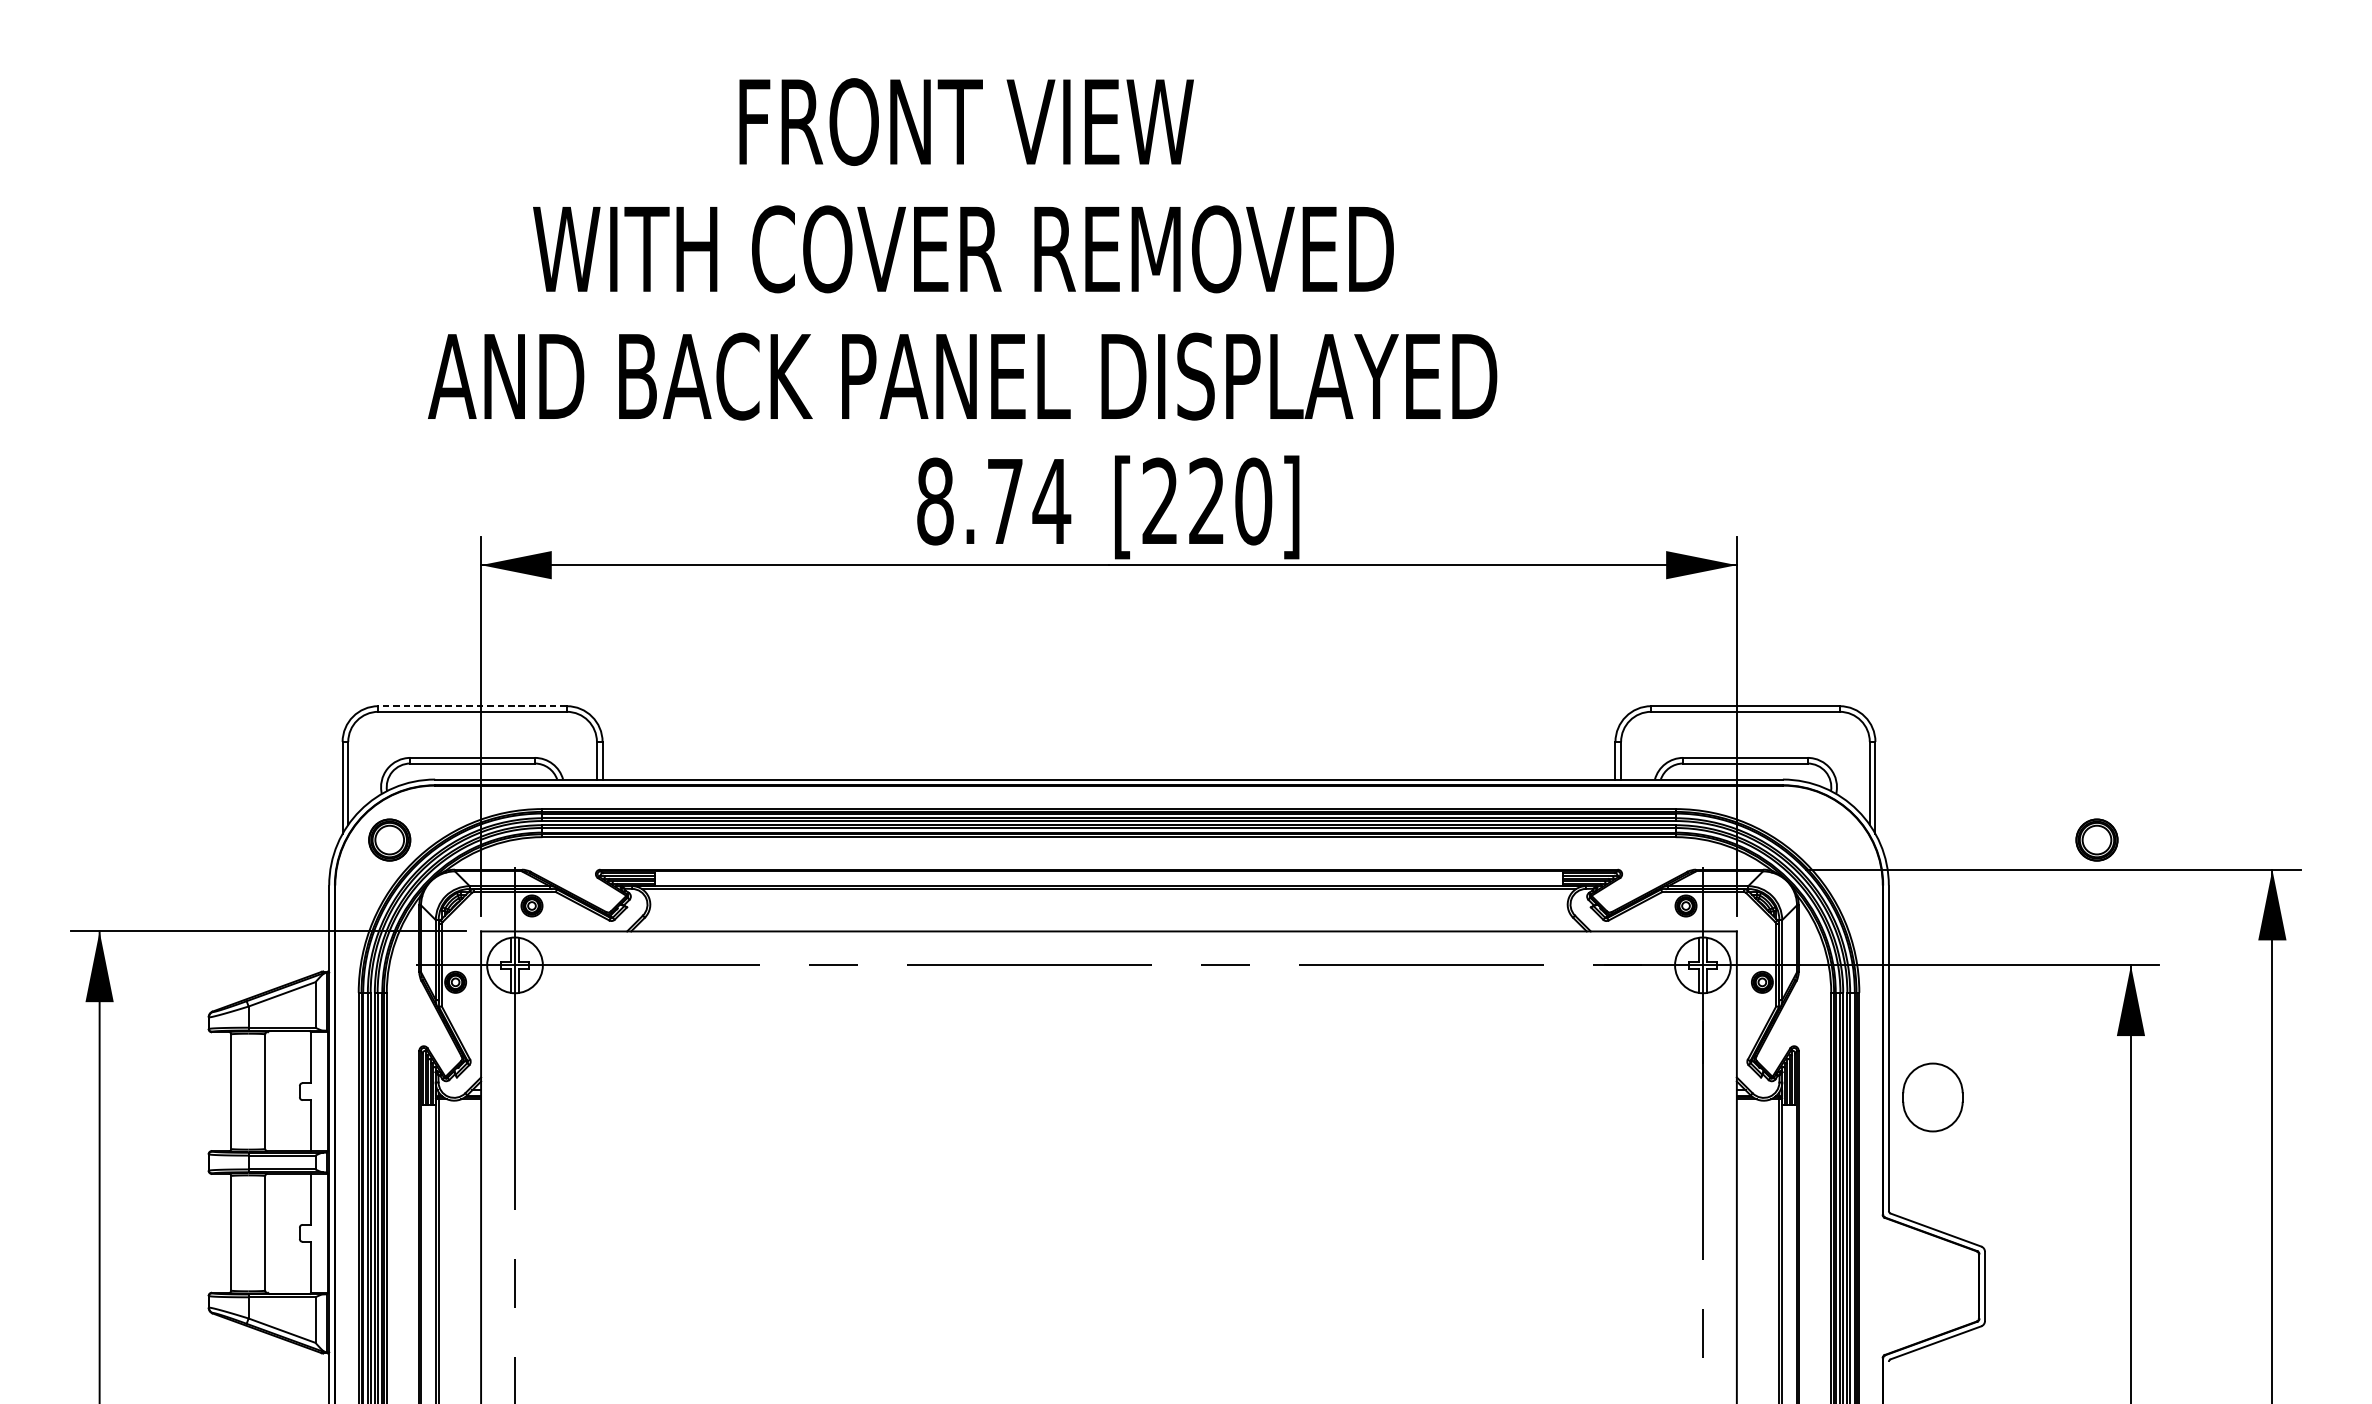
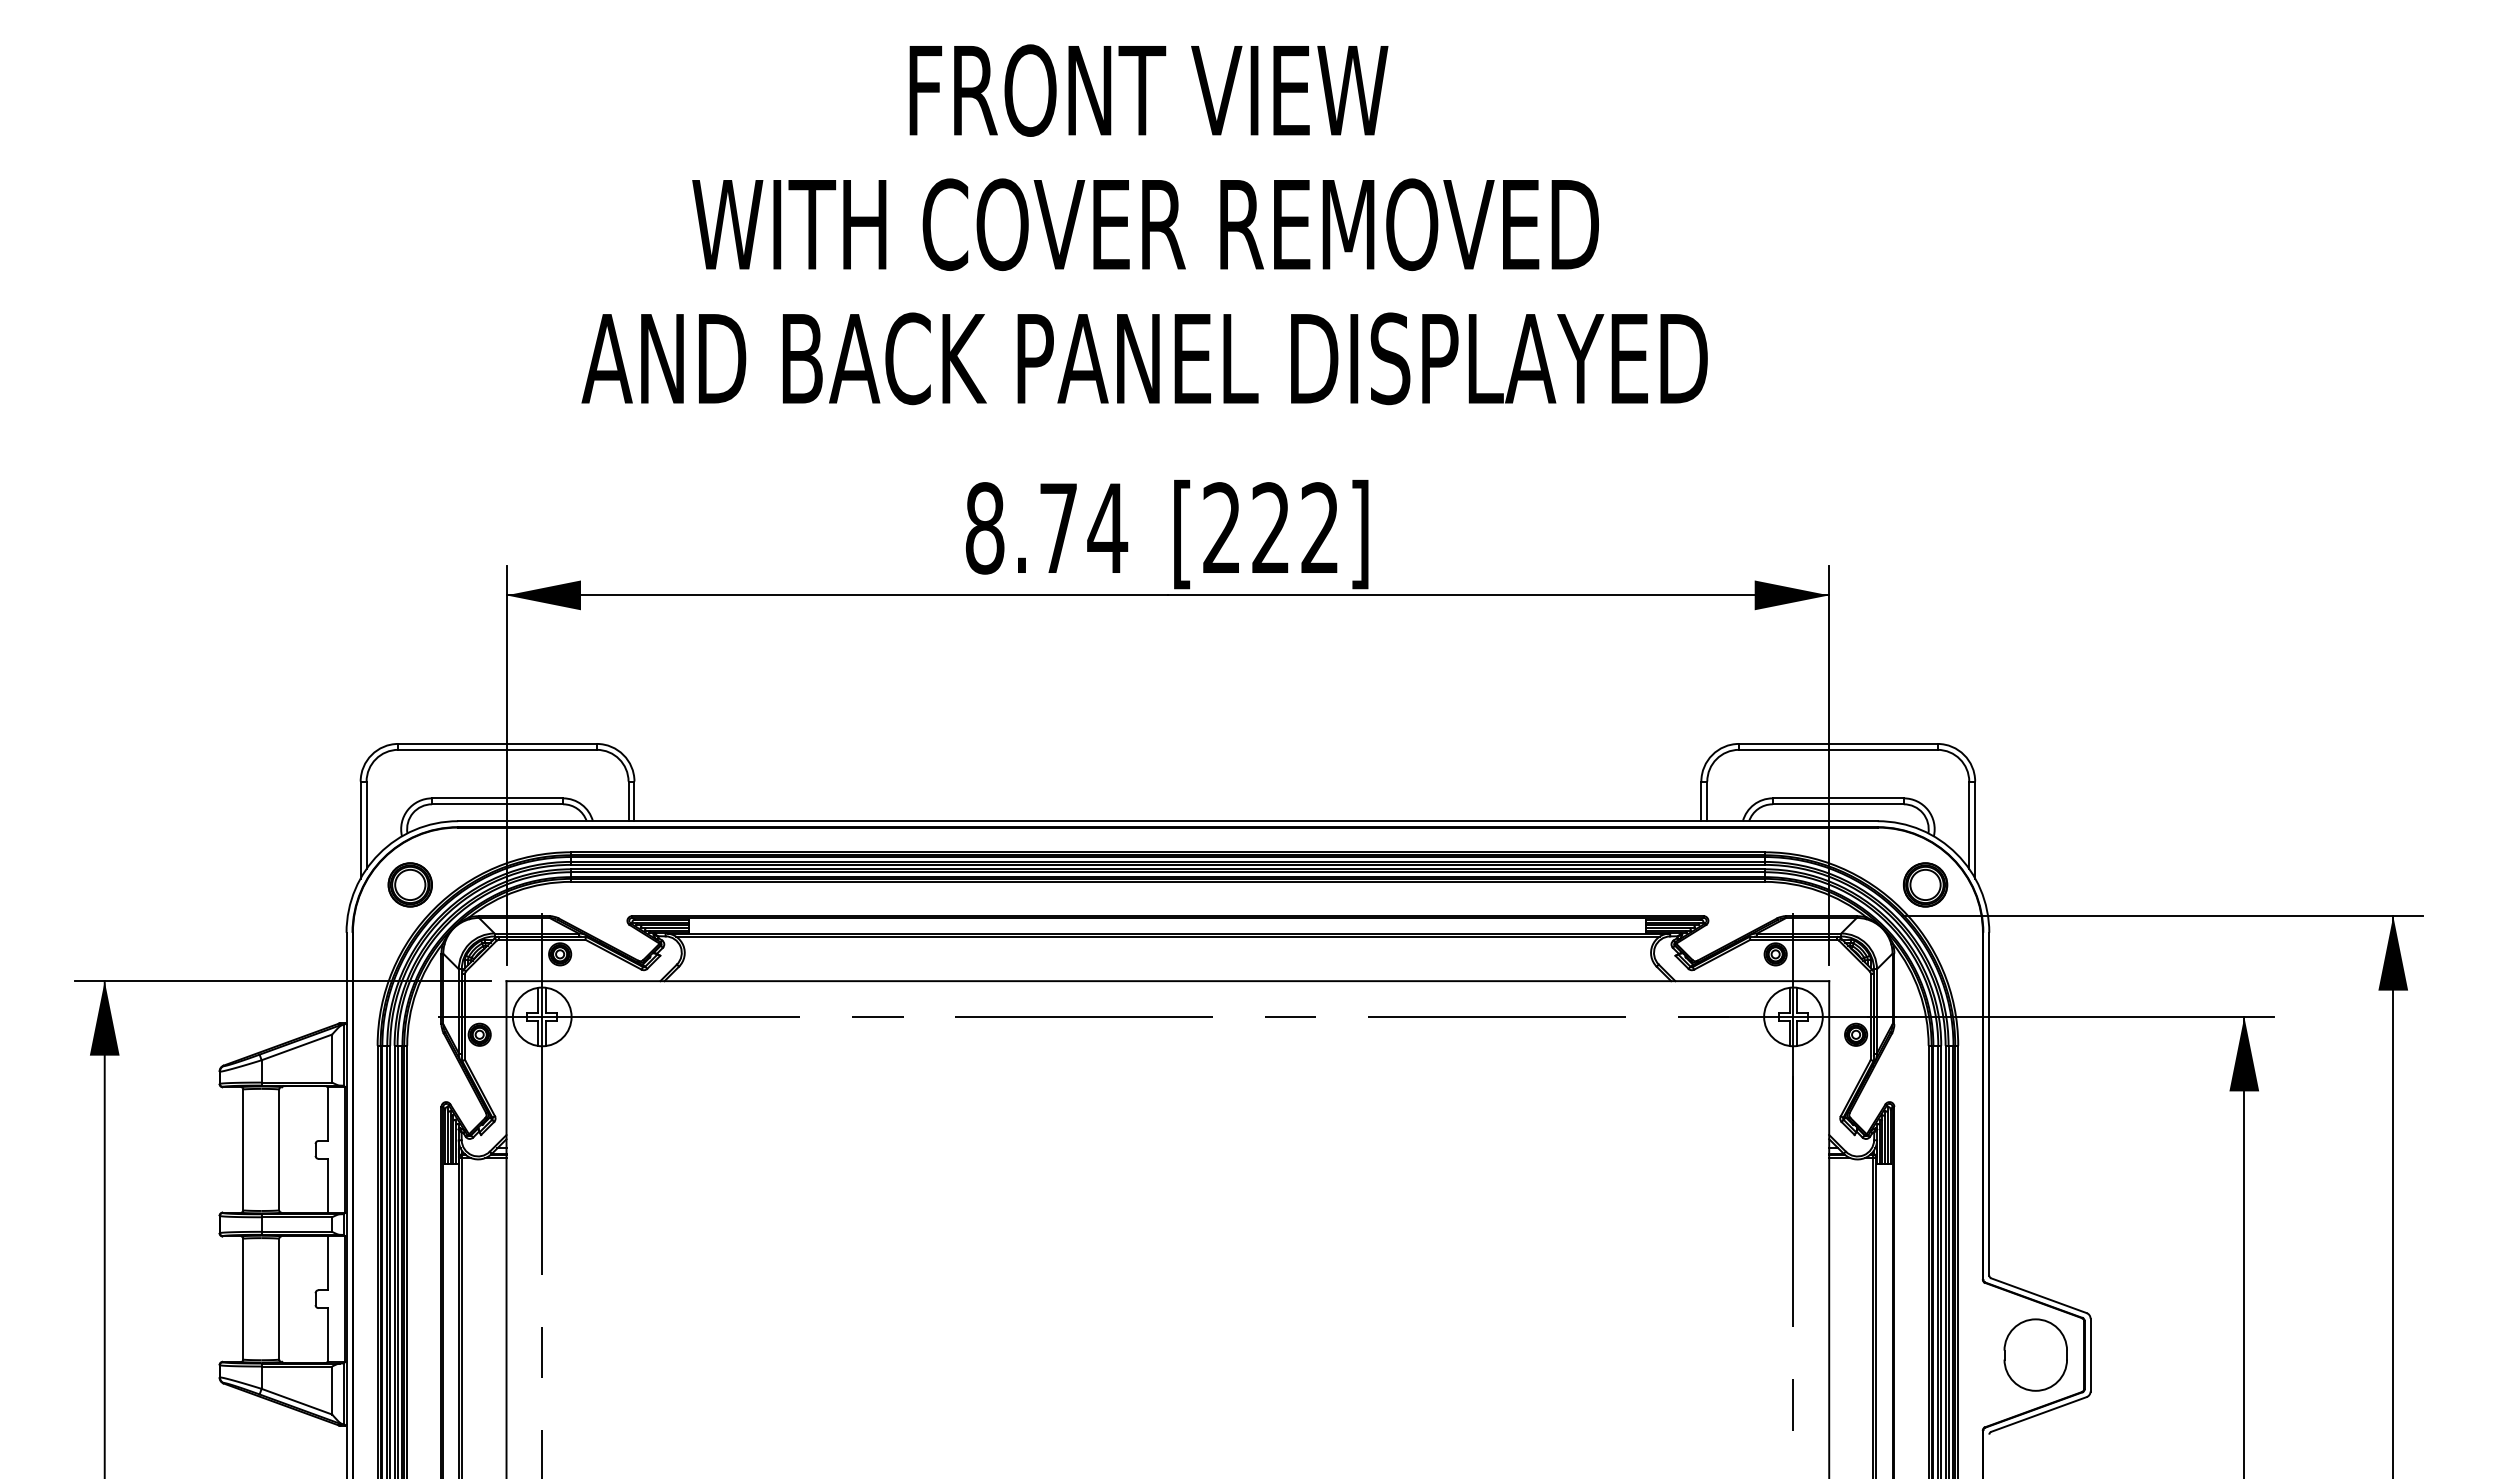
text: (962, 249) -> (1144, 224), moved
text: (1253, 501) -> (1320, 528), [220] -> [222]
line: (472, 705) -> (497, 743), dashed -> solid
part: (2096, 839) -> (1925, 884), moved
part: (1932, 1096) -> (2035, 1354), moved

